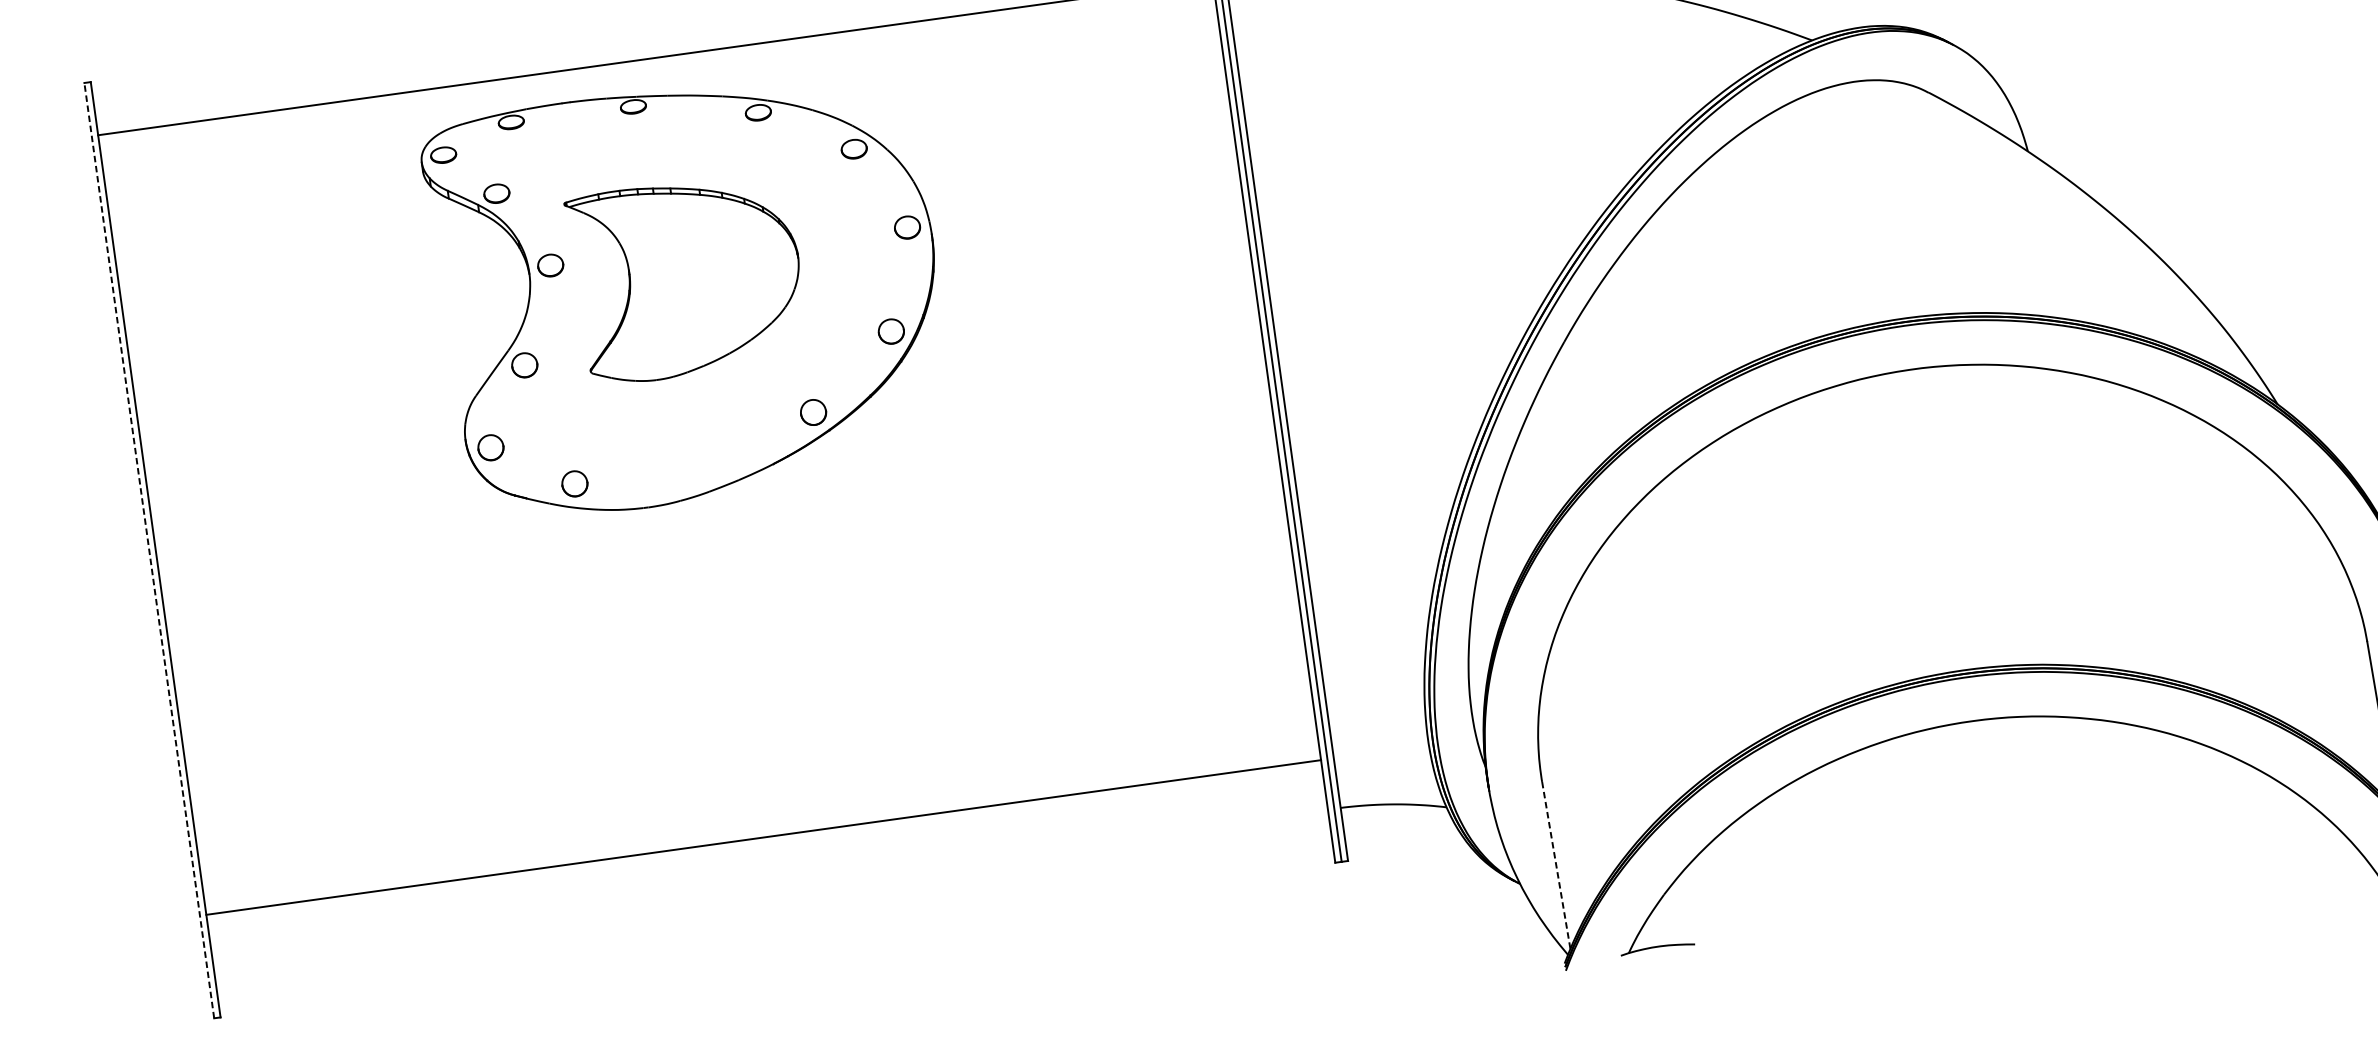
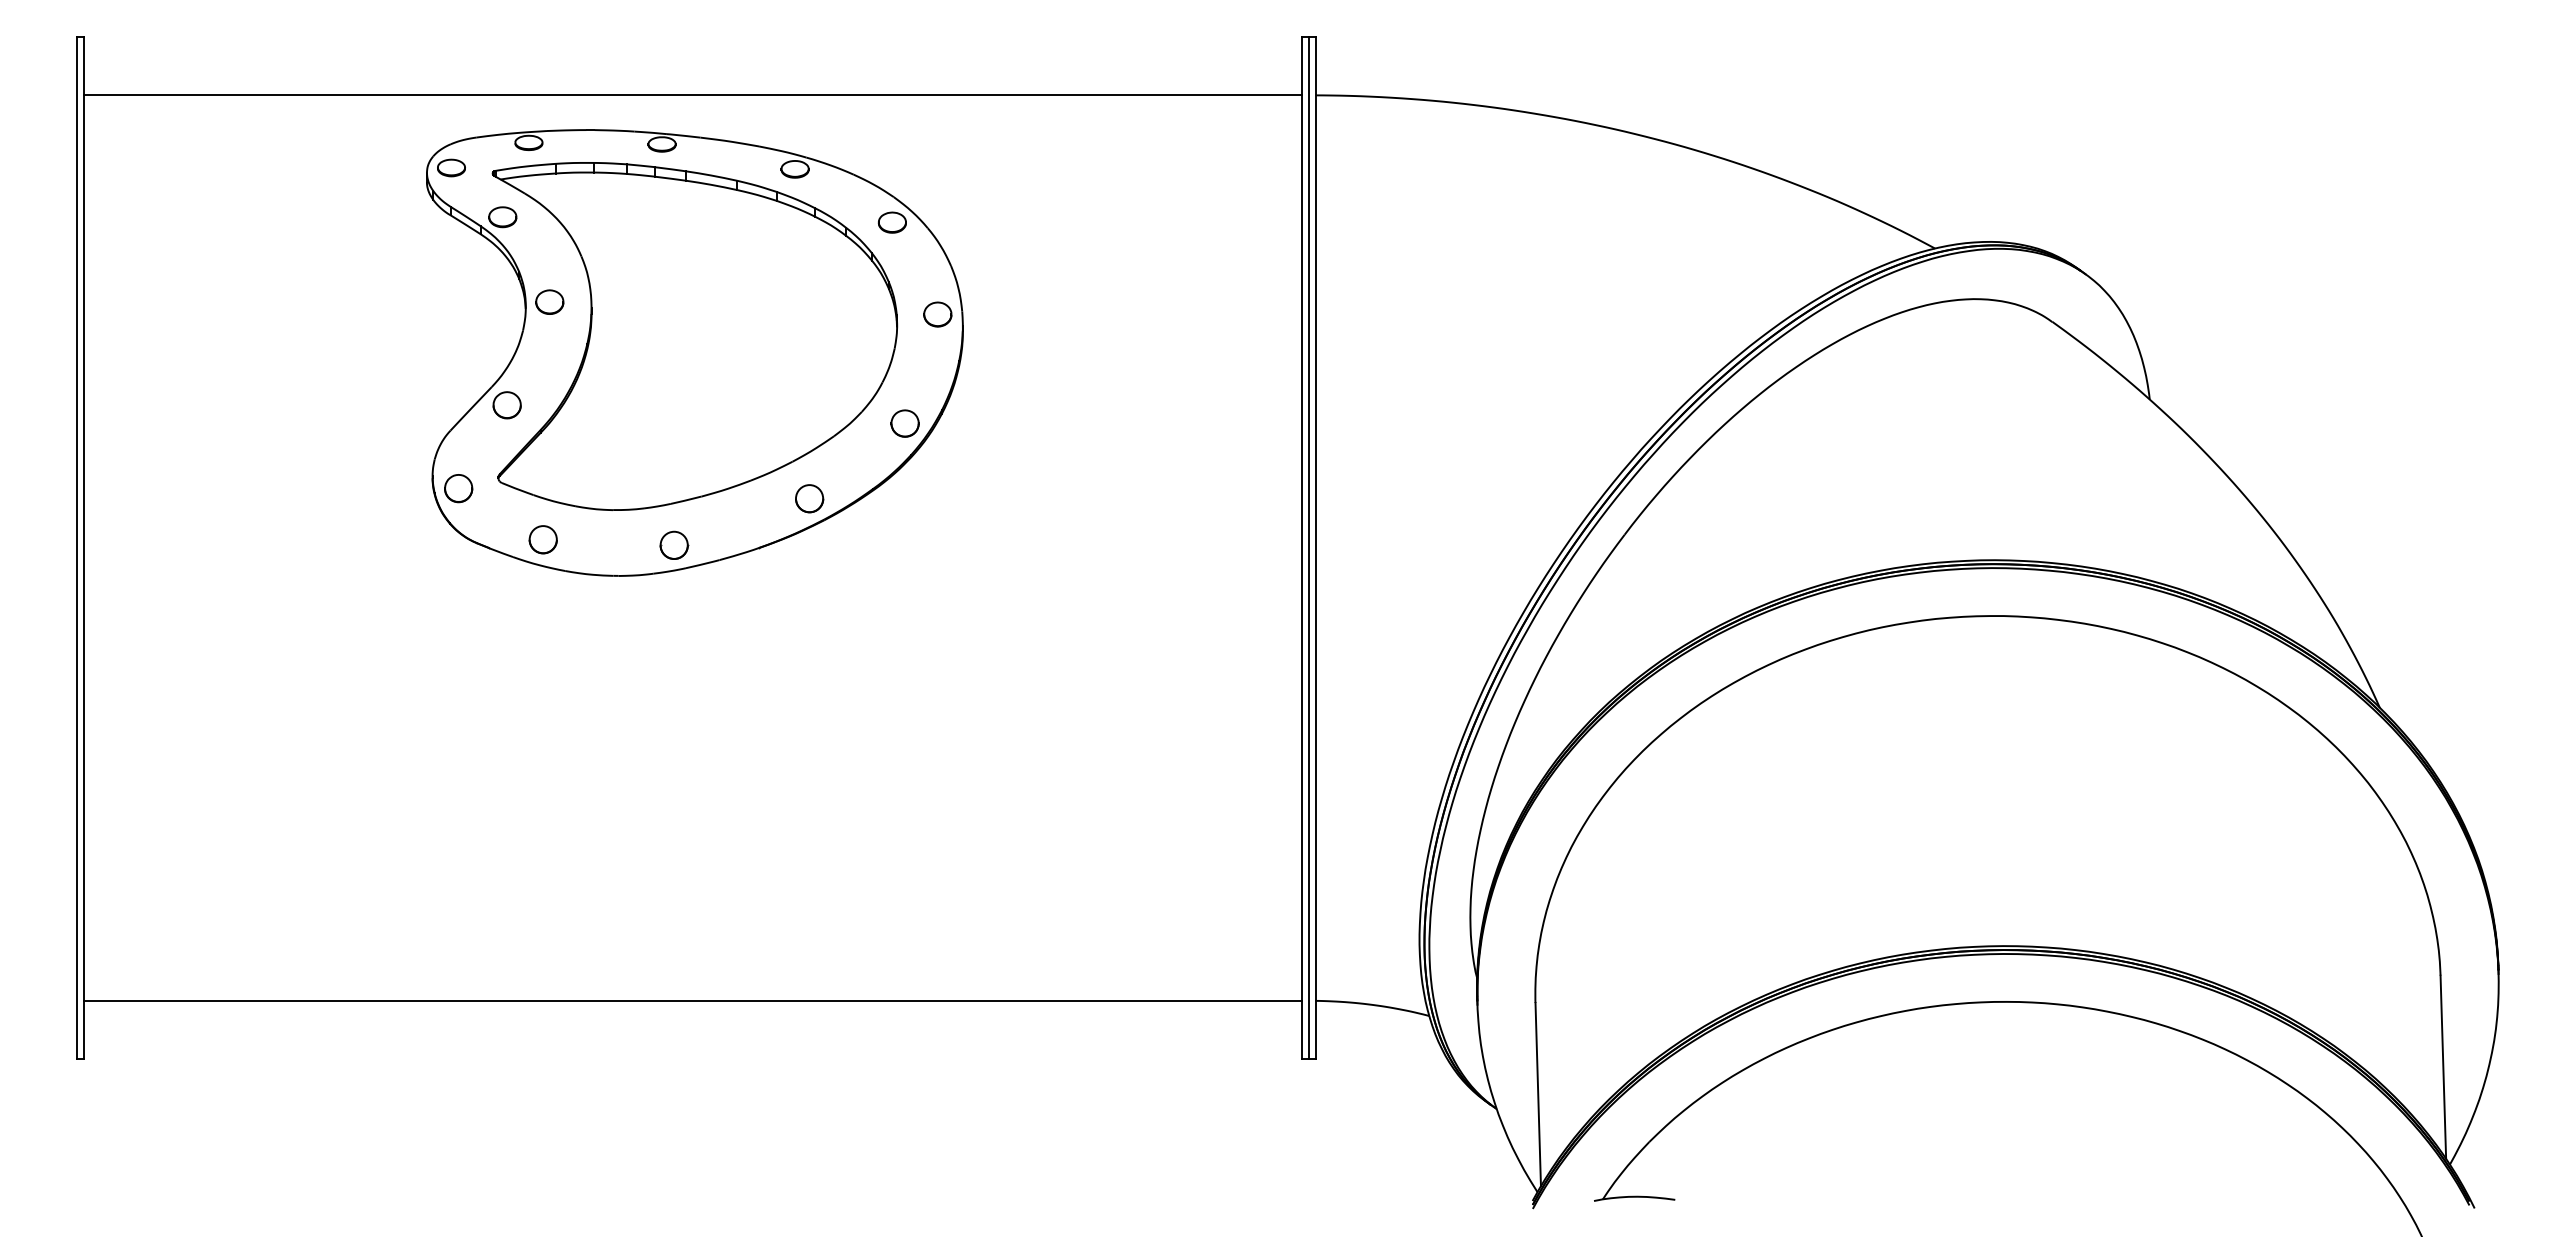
part: (687, 278) -> (694, 336), size x1.67
part: (695, 471) -> (674, 544), added
line: (149, 551) -> (77, 548), dashed -> solid
line: (763, 837) -> (692, 1000), moved
line: (1556, 865) -> (1538, 1094), dashed -> solid

